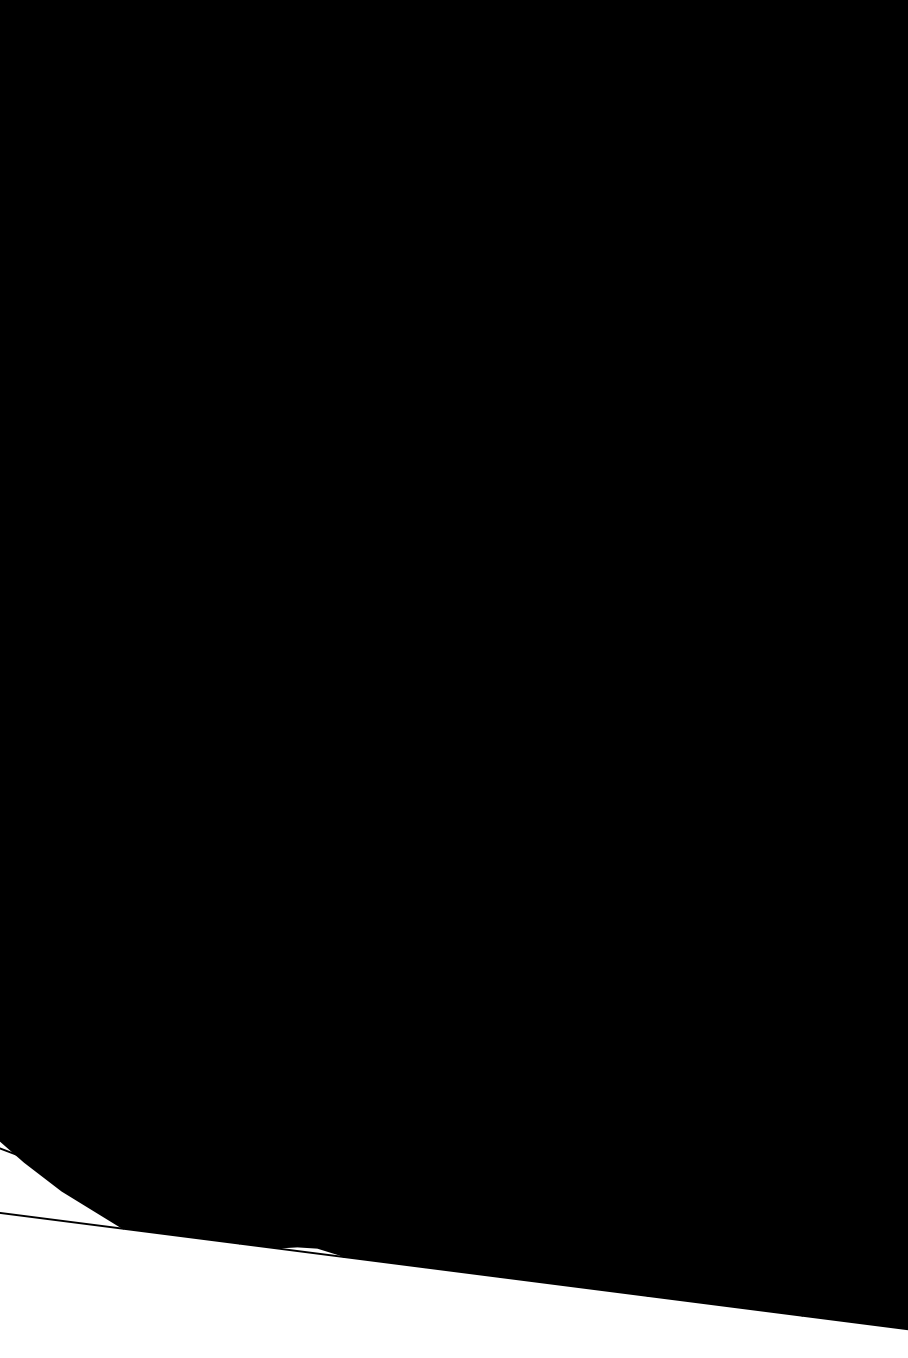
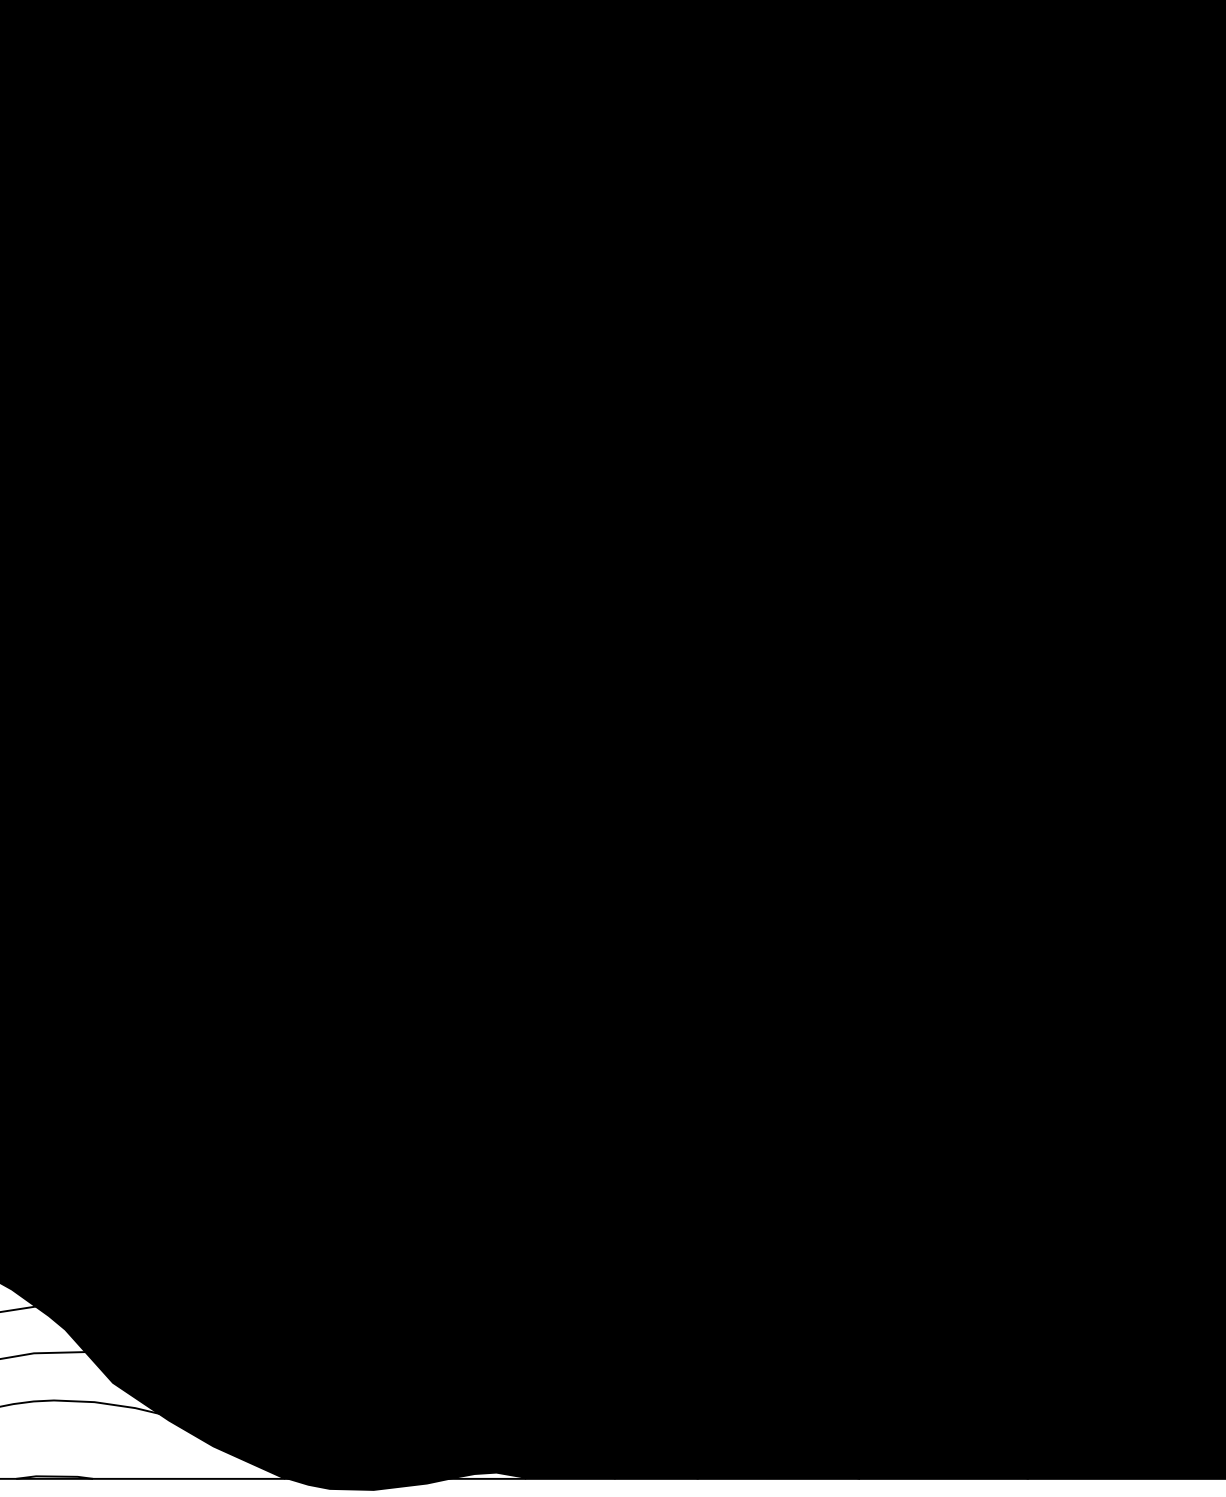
fill: (200, 1243) -> (369, 1484), added

